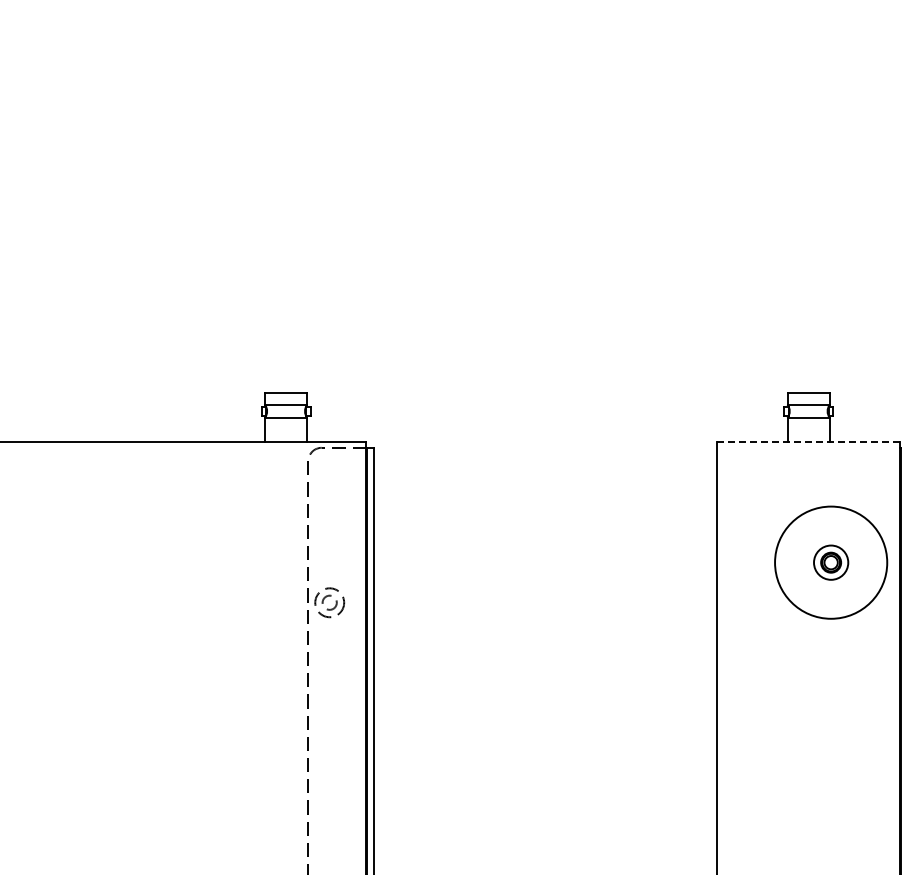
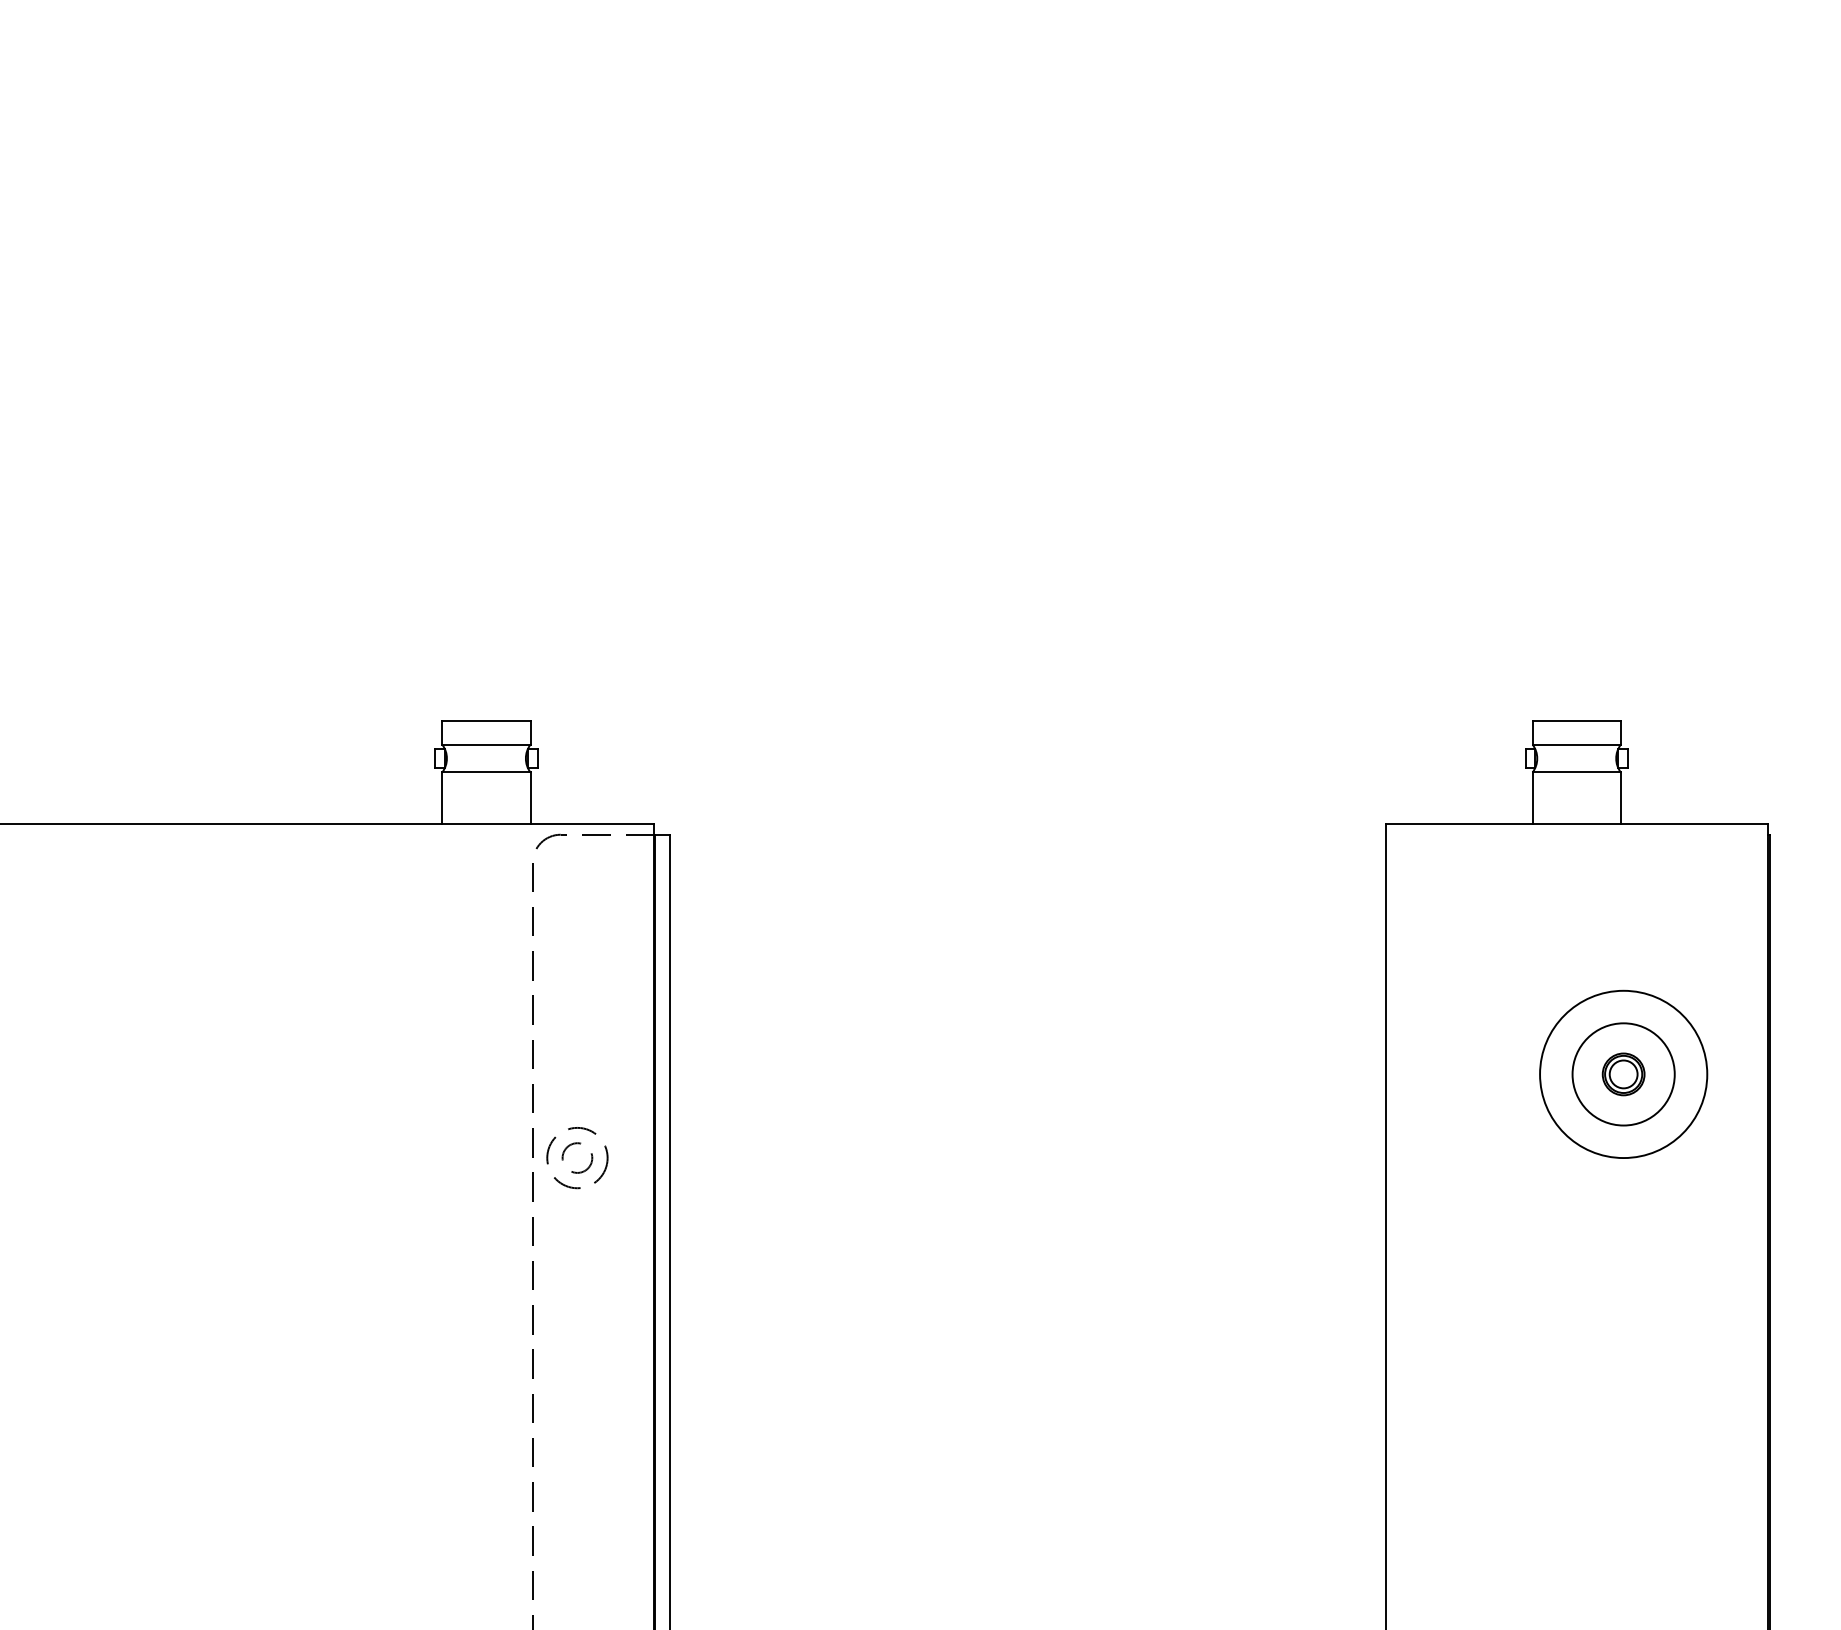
line: (808, 442) -> (1576, 823), dashed -> solid
circle: (830, 562) -> (1622, 1074), size x1.43
circle: (831, 562) -> (1624, 1074), size x0.71

